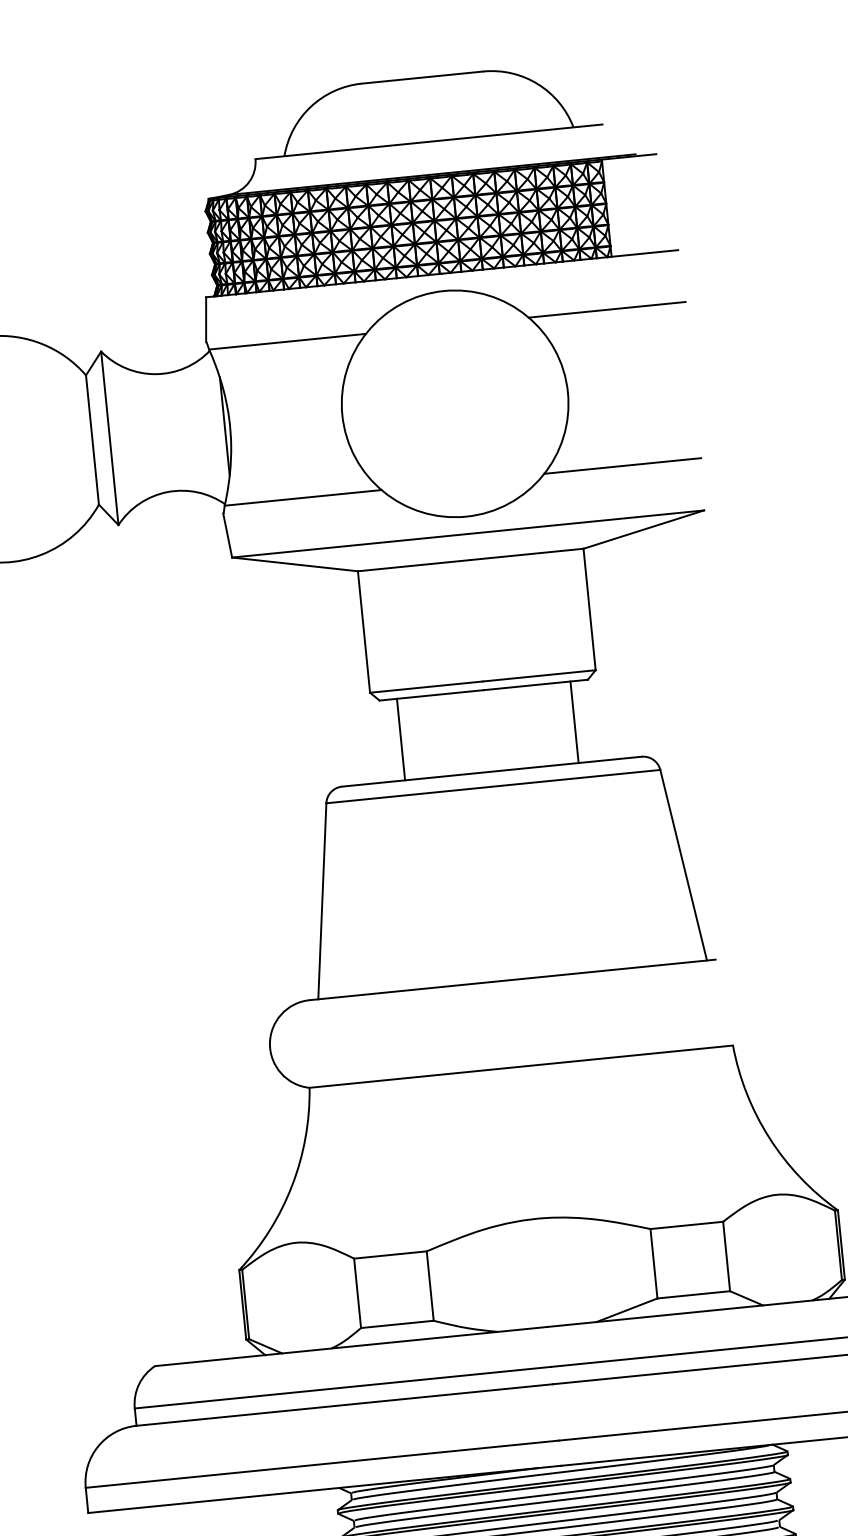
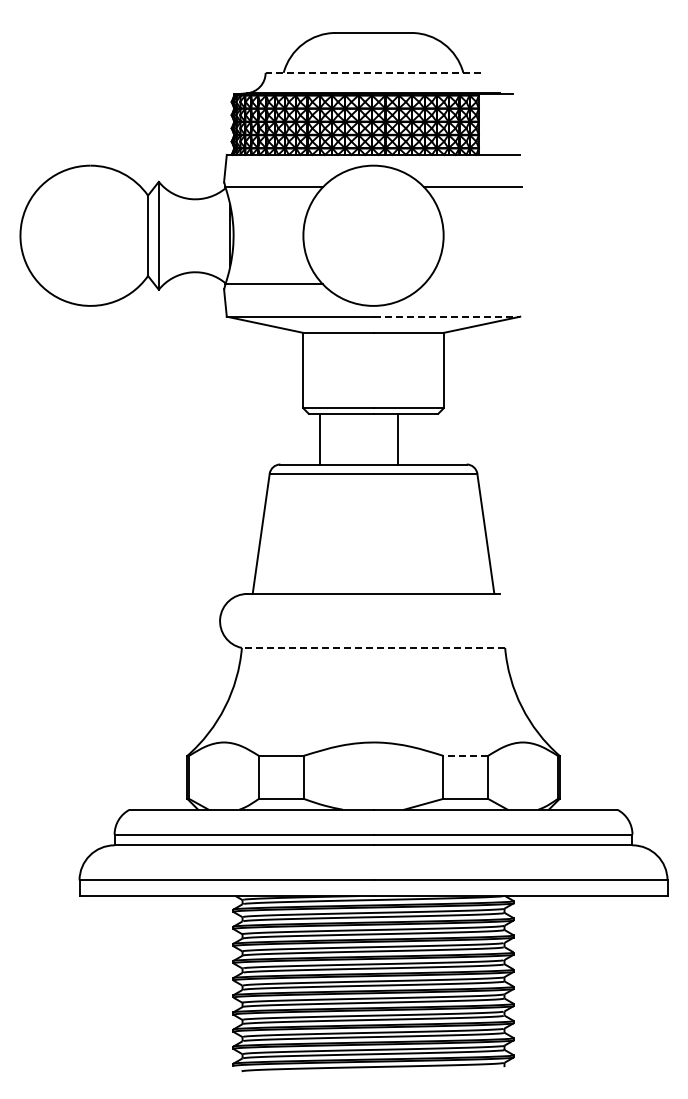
line: (428, 141) -> (373, 72), solid -> dashed
line: (622, 466) -> (472, 284), removed
line: (587, 521) -> (447, 316), solid -> dashed
line: (574, 721) -> (398, 438), moved
line: (521, 1066) -> (373, 647), solid -> dashed
line: (686, 1224) -> (465, 755), solid -> dashed

